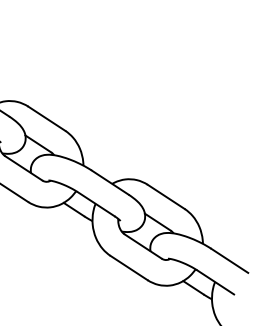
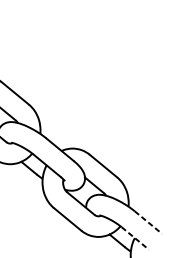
line: (230, 261) -> (148, 223), solid -> dashed
line: (216, 282) -> (135, 238), solid -> dashed

